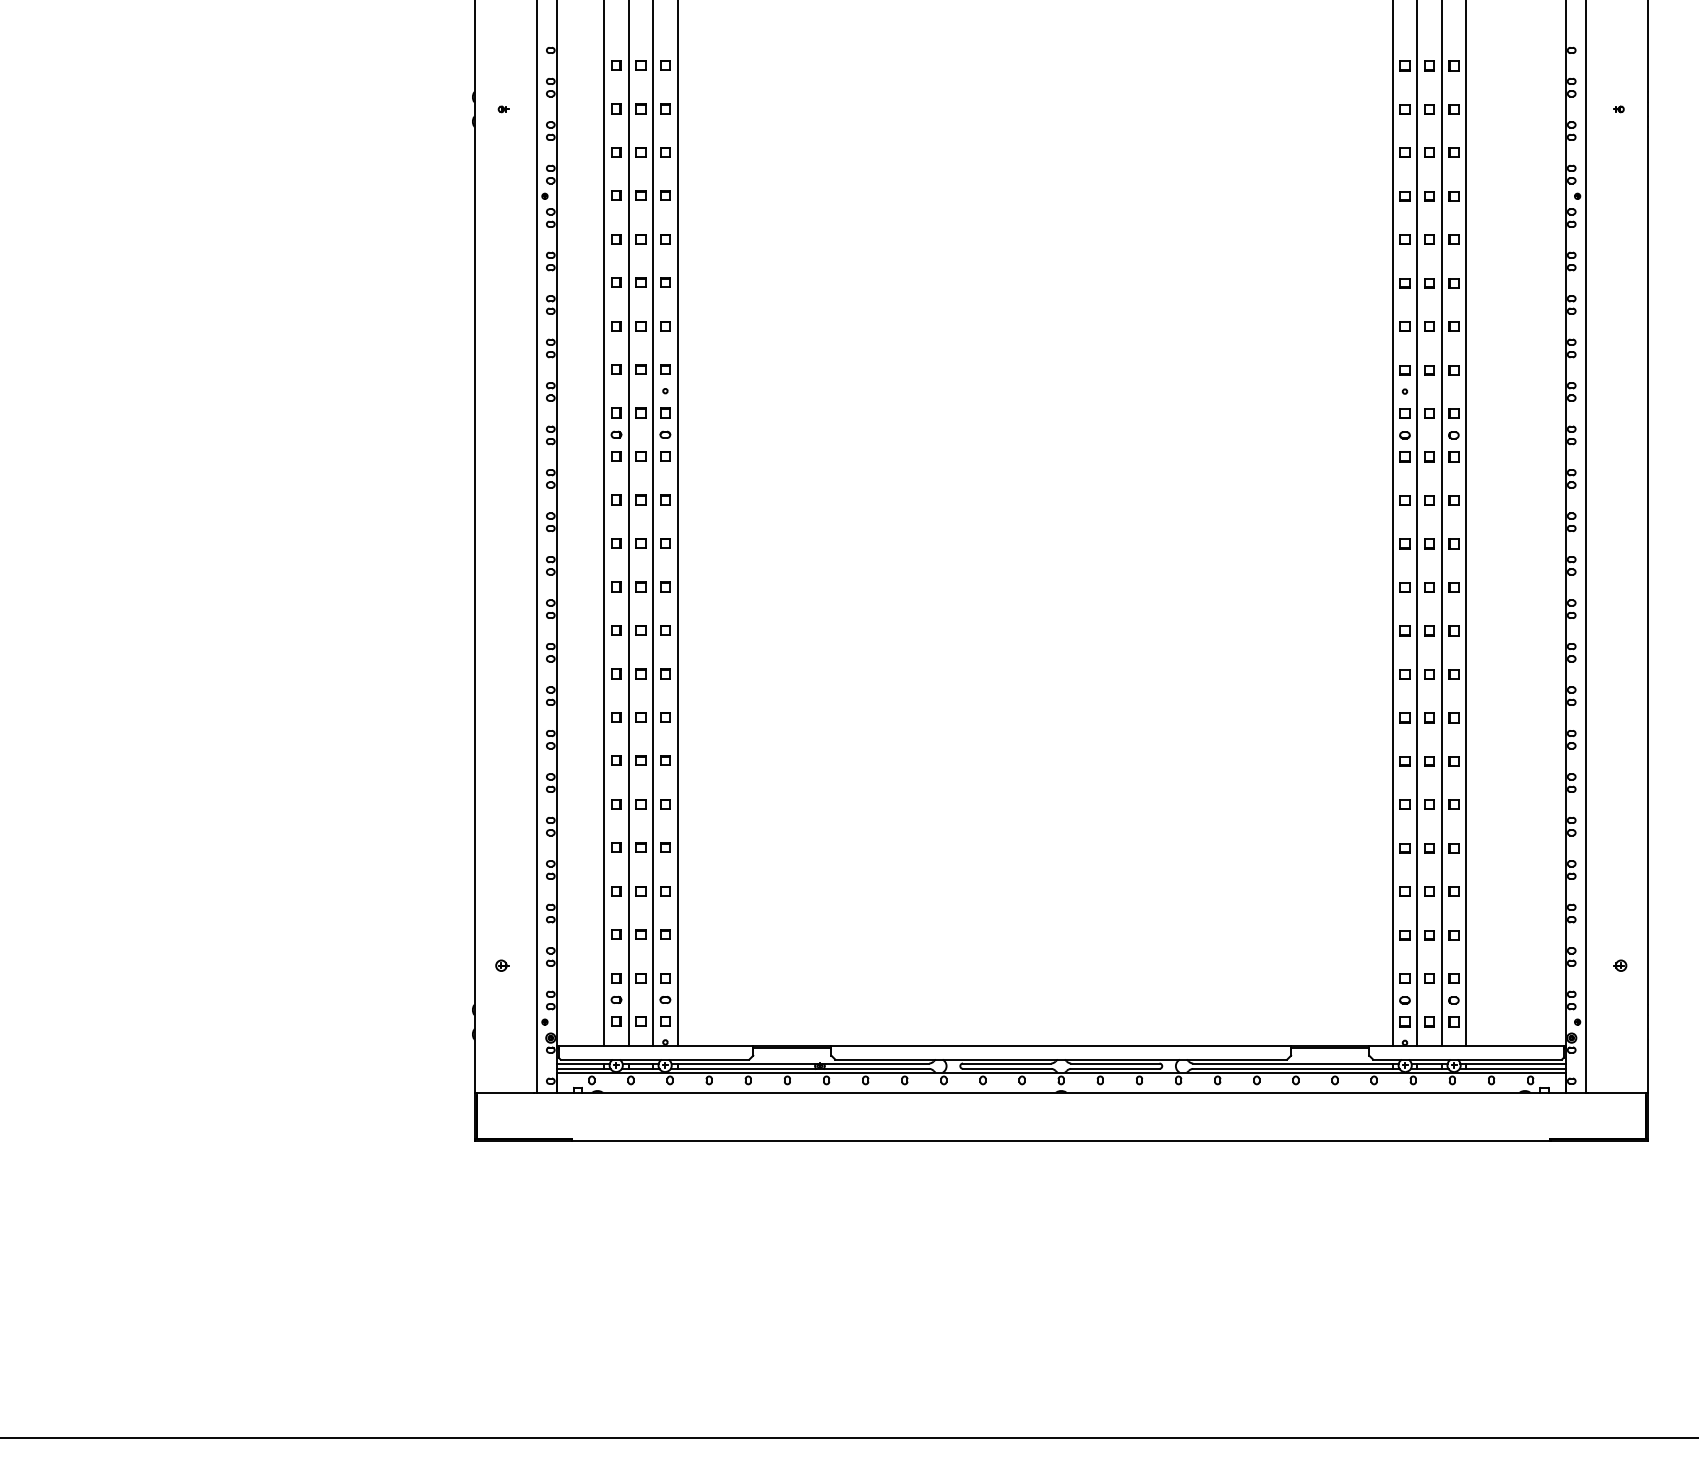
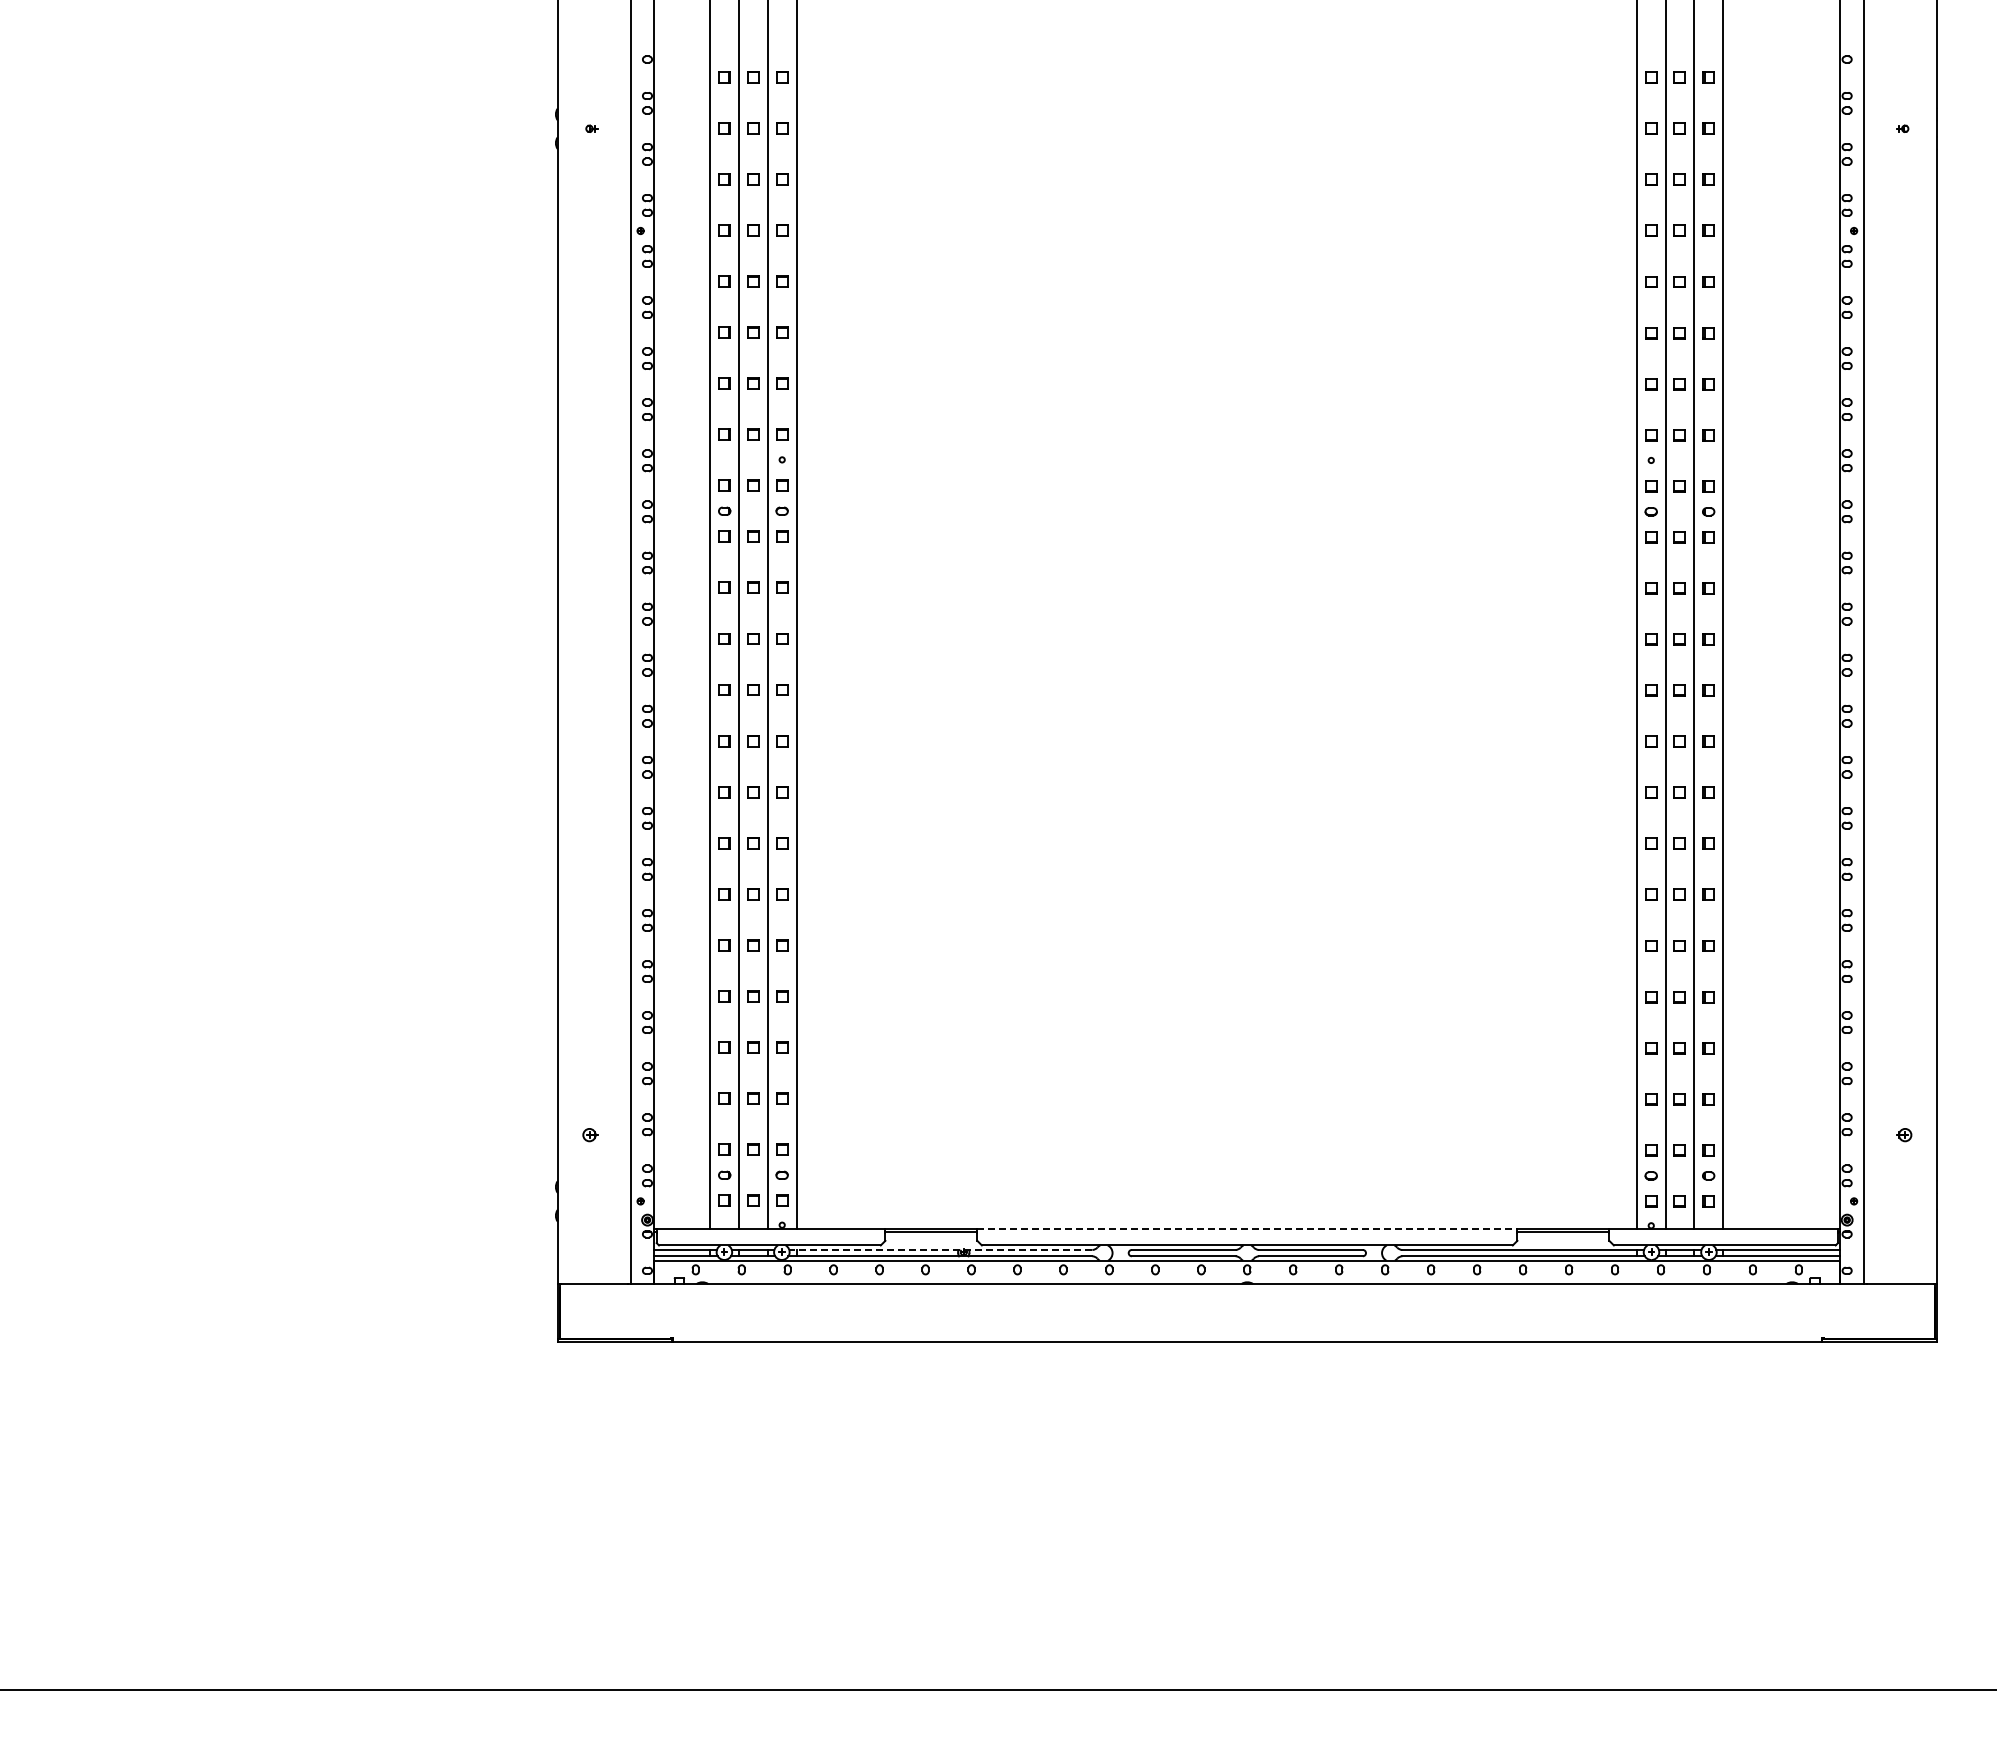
line: (1061, 1046) -> (1247, 1229), solid -> dashed
line: (800, 1063) -> (940, 1250), solid -> dashed

